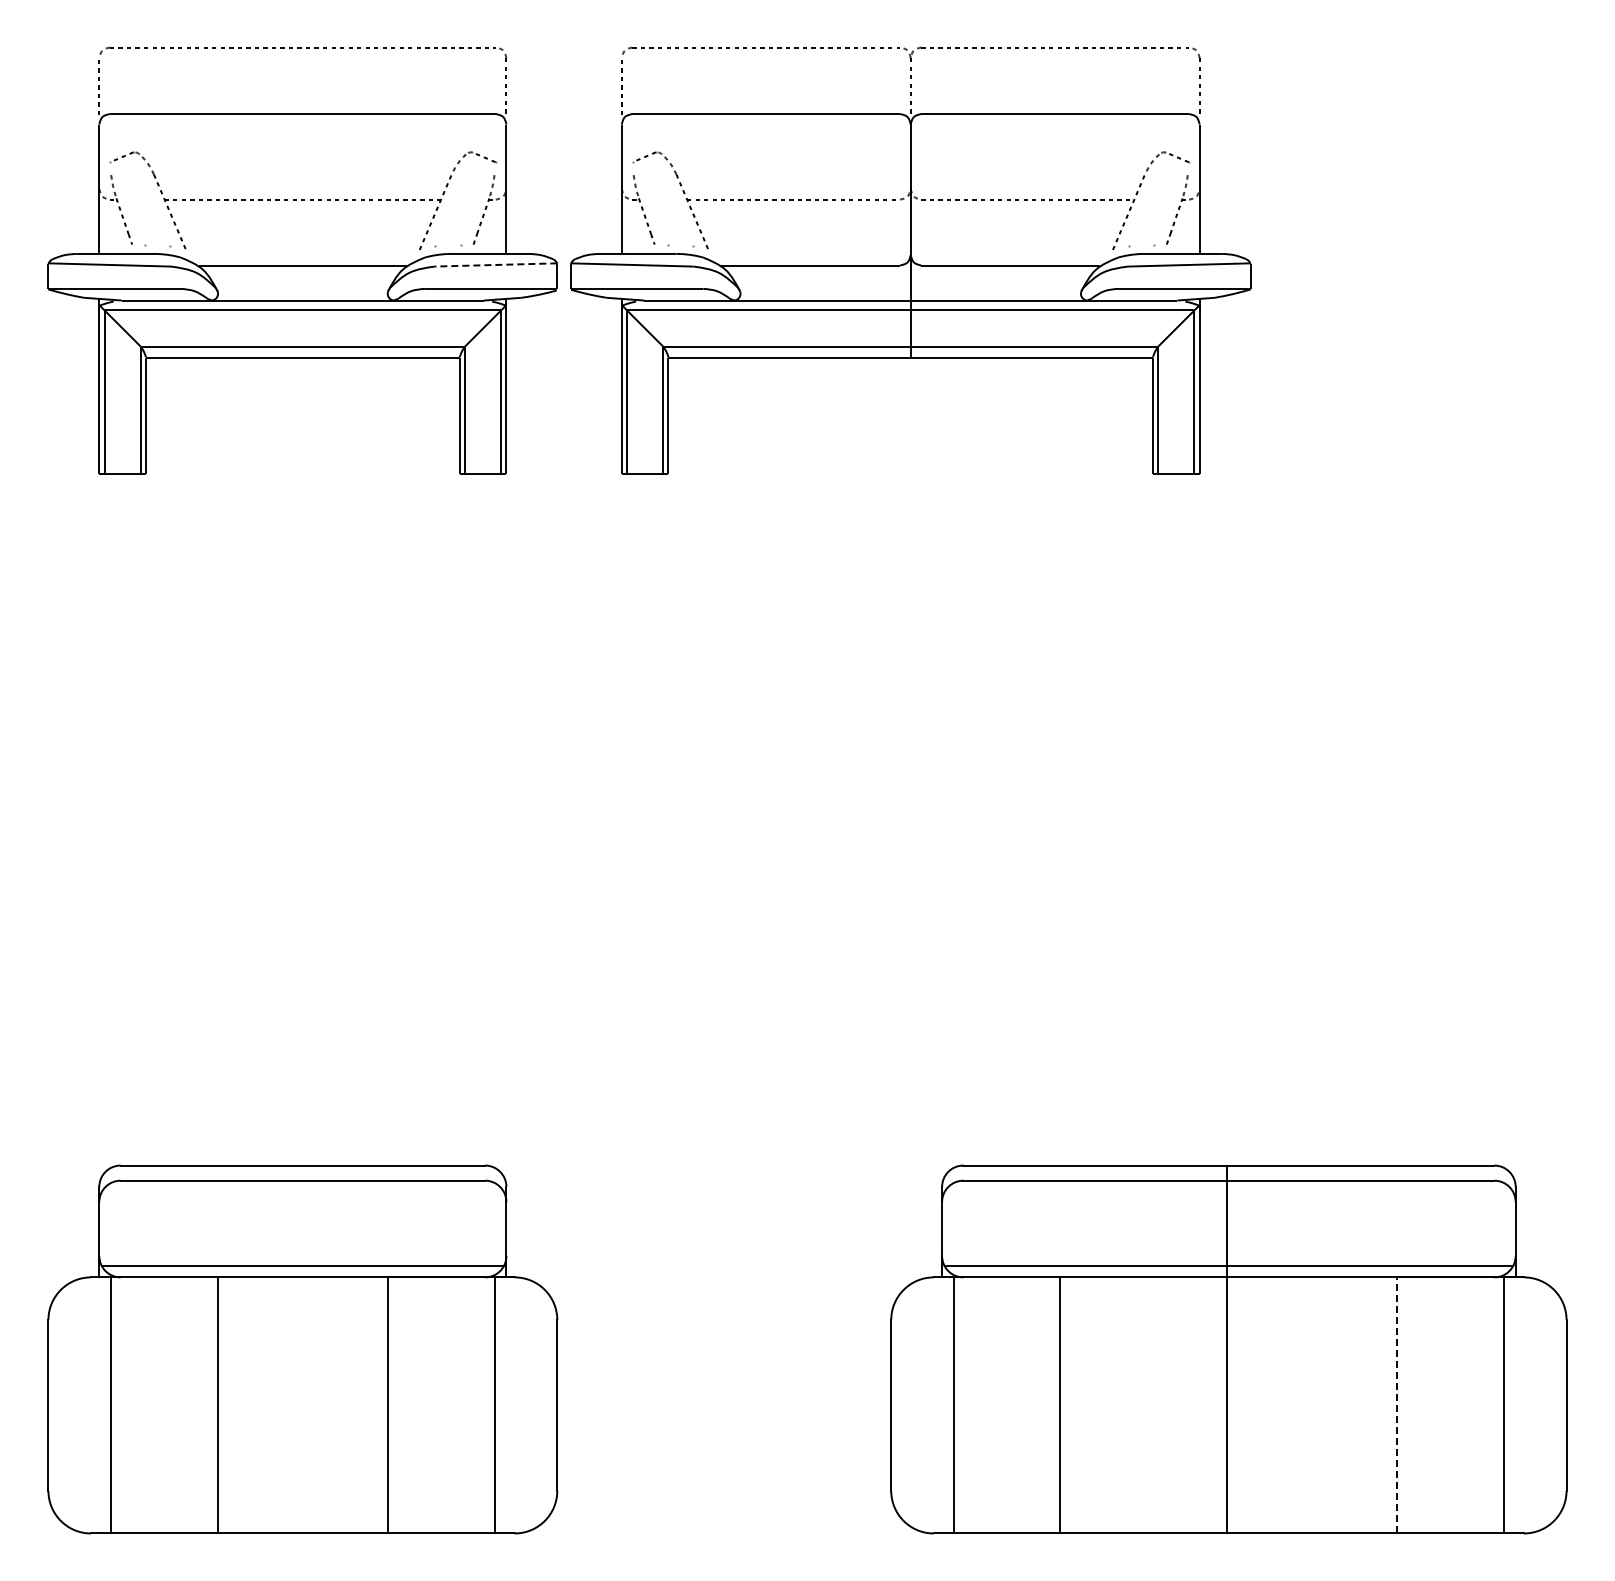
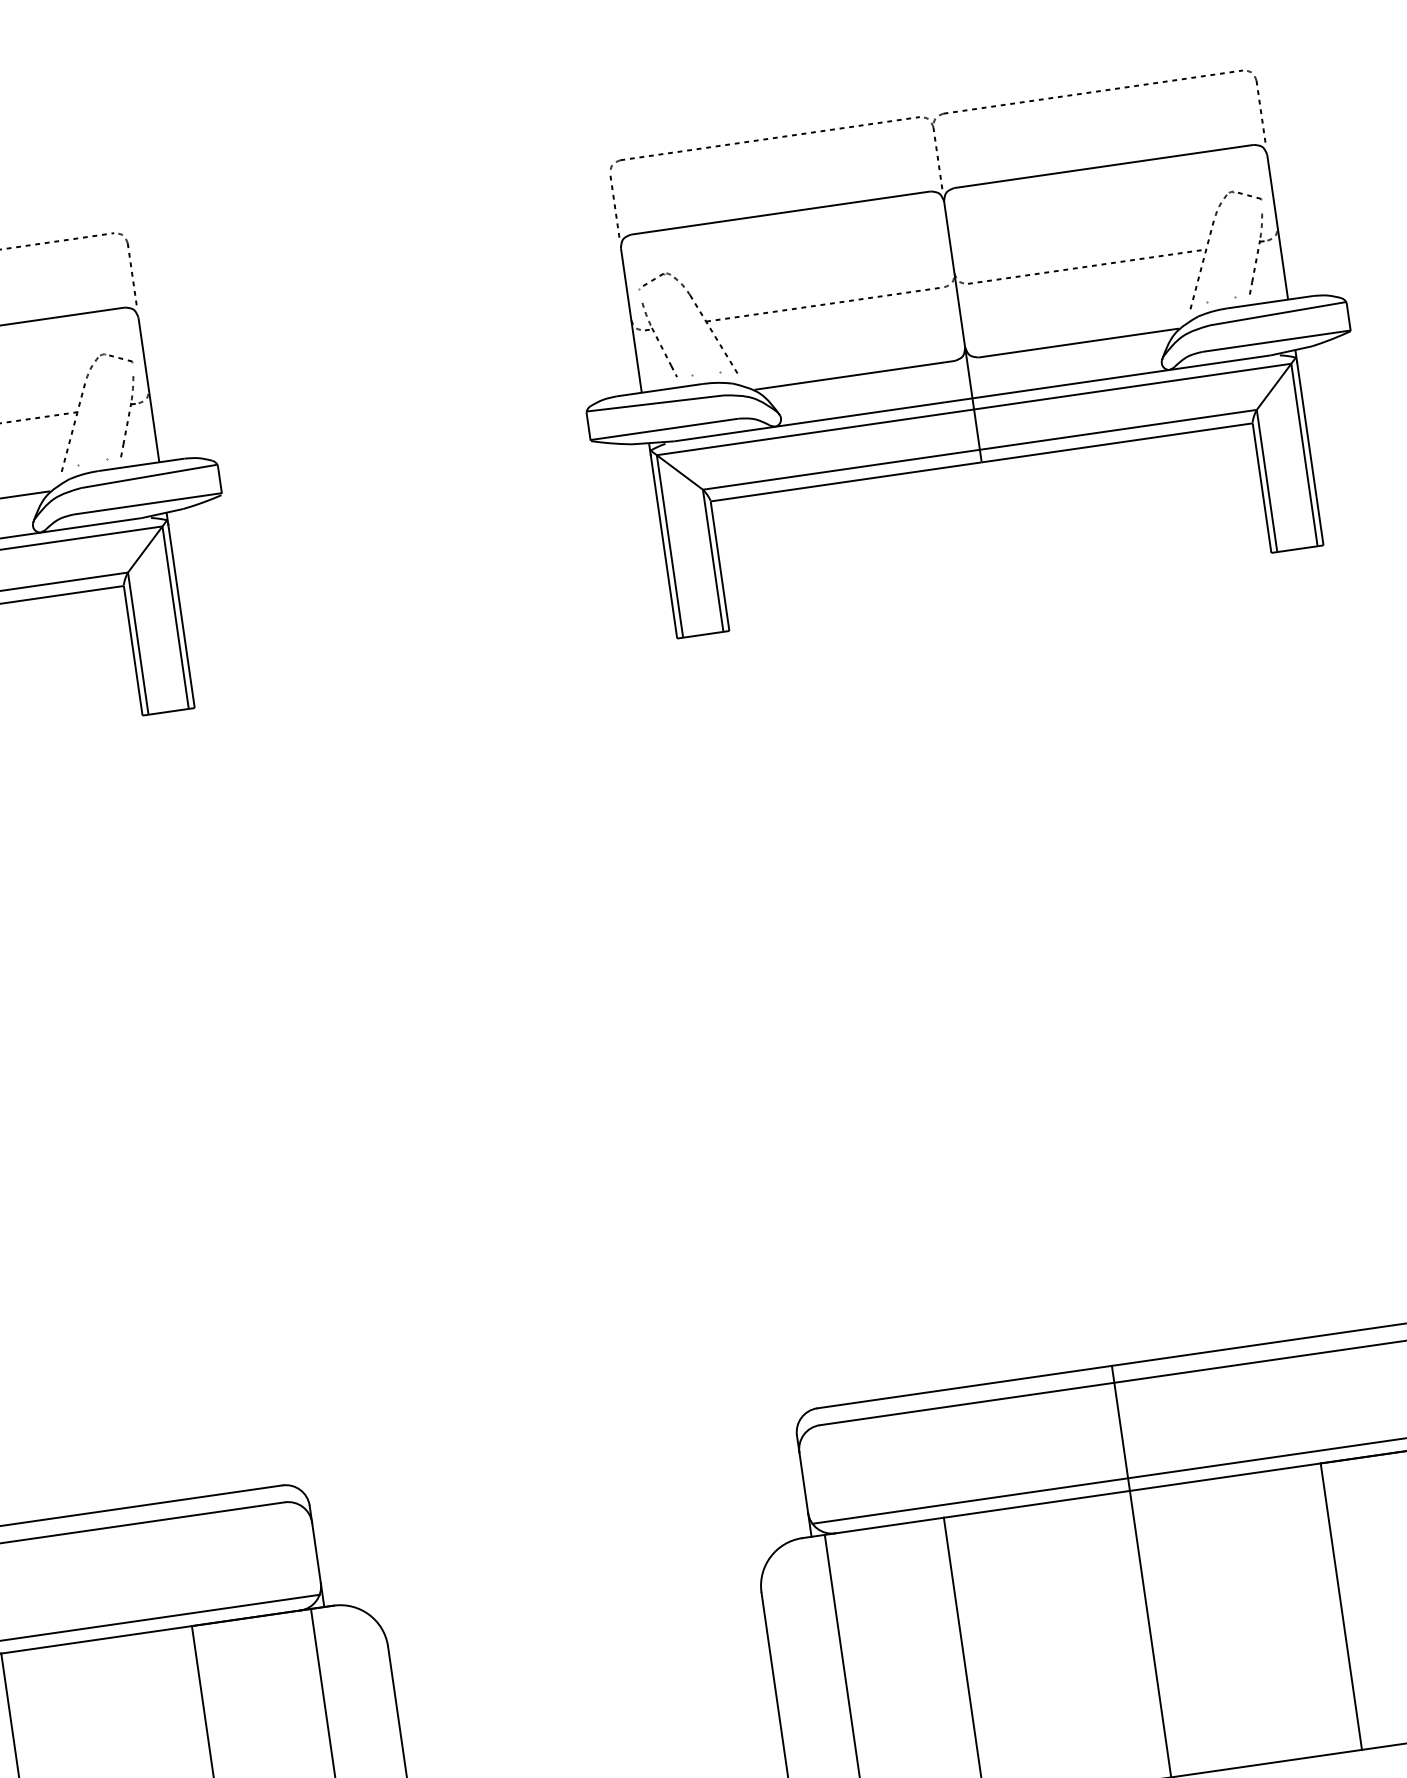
part: (910, 260) -> (965, 353), moved
line: (495, 264) -> (148, 475), dashed -> solid
line: (1397, 1404) -> (1341, 1605), dashed -> solid

